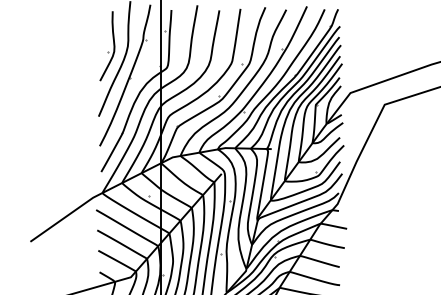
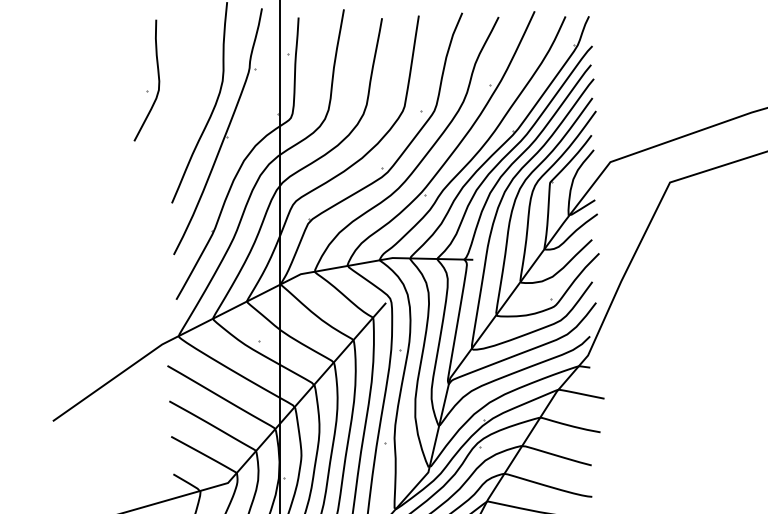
part: (107, 46) -> (147, 81), moved

